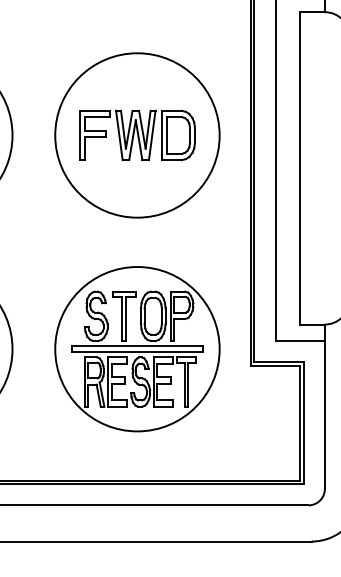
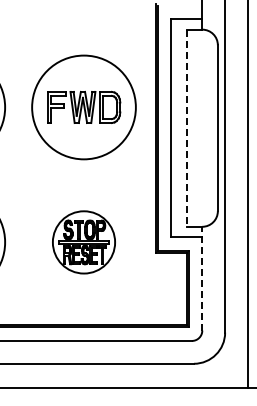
line: (299, 168) -> (186, 128), solid -> dashed
part: (136, 349) -> (83, 242), size x0.6
line: (325, 406) -> (202, 278), solid -> dashed

